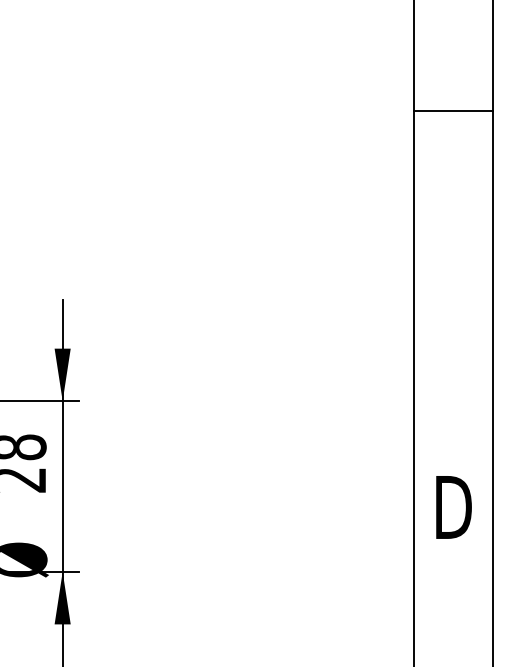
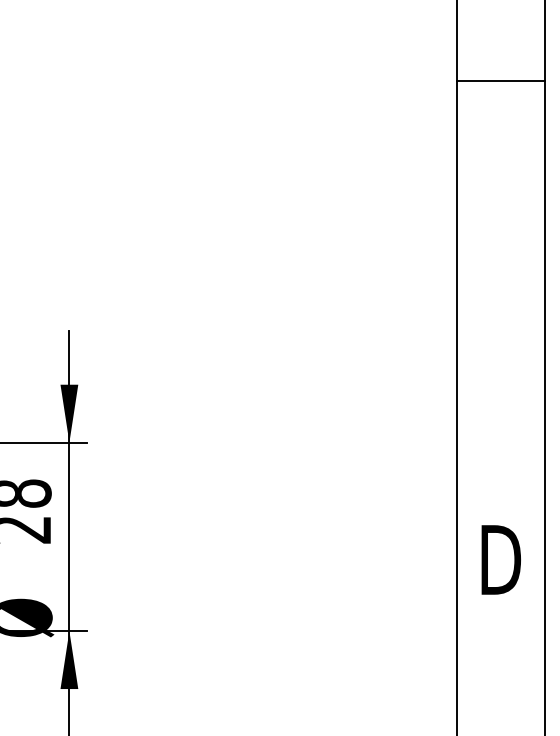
line: (453, 111) -> (500, 81), moved

